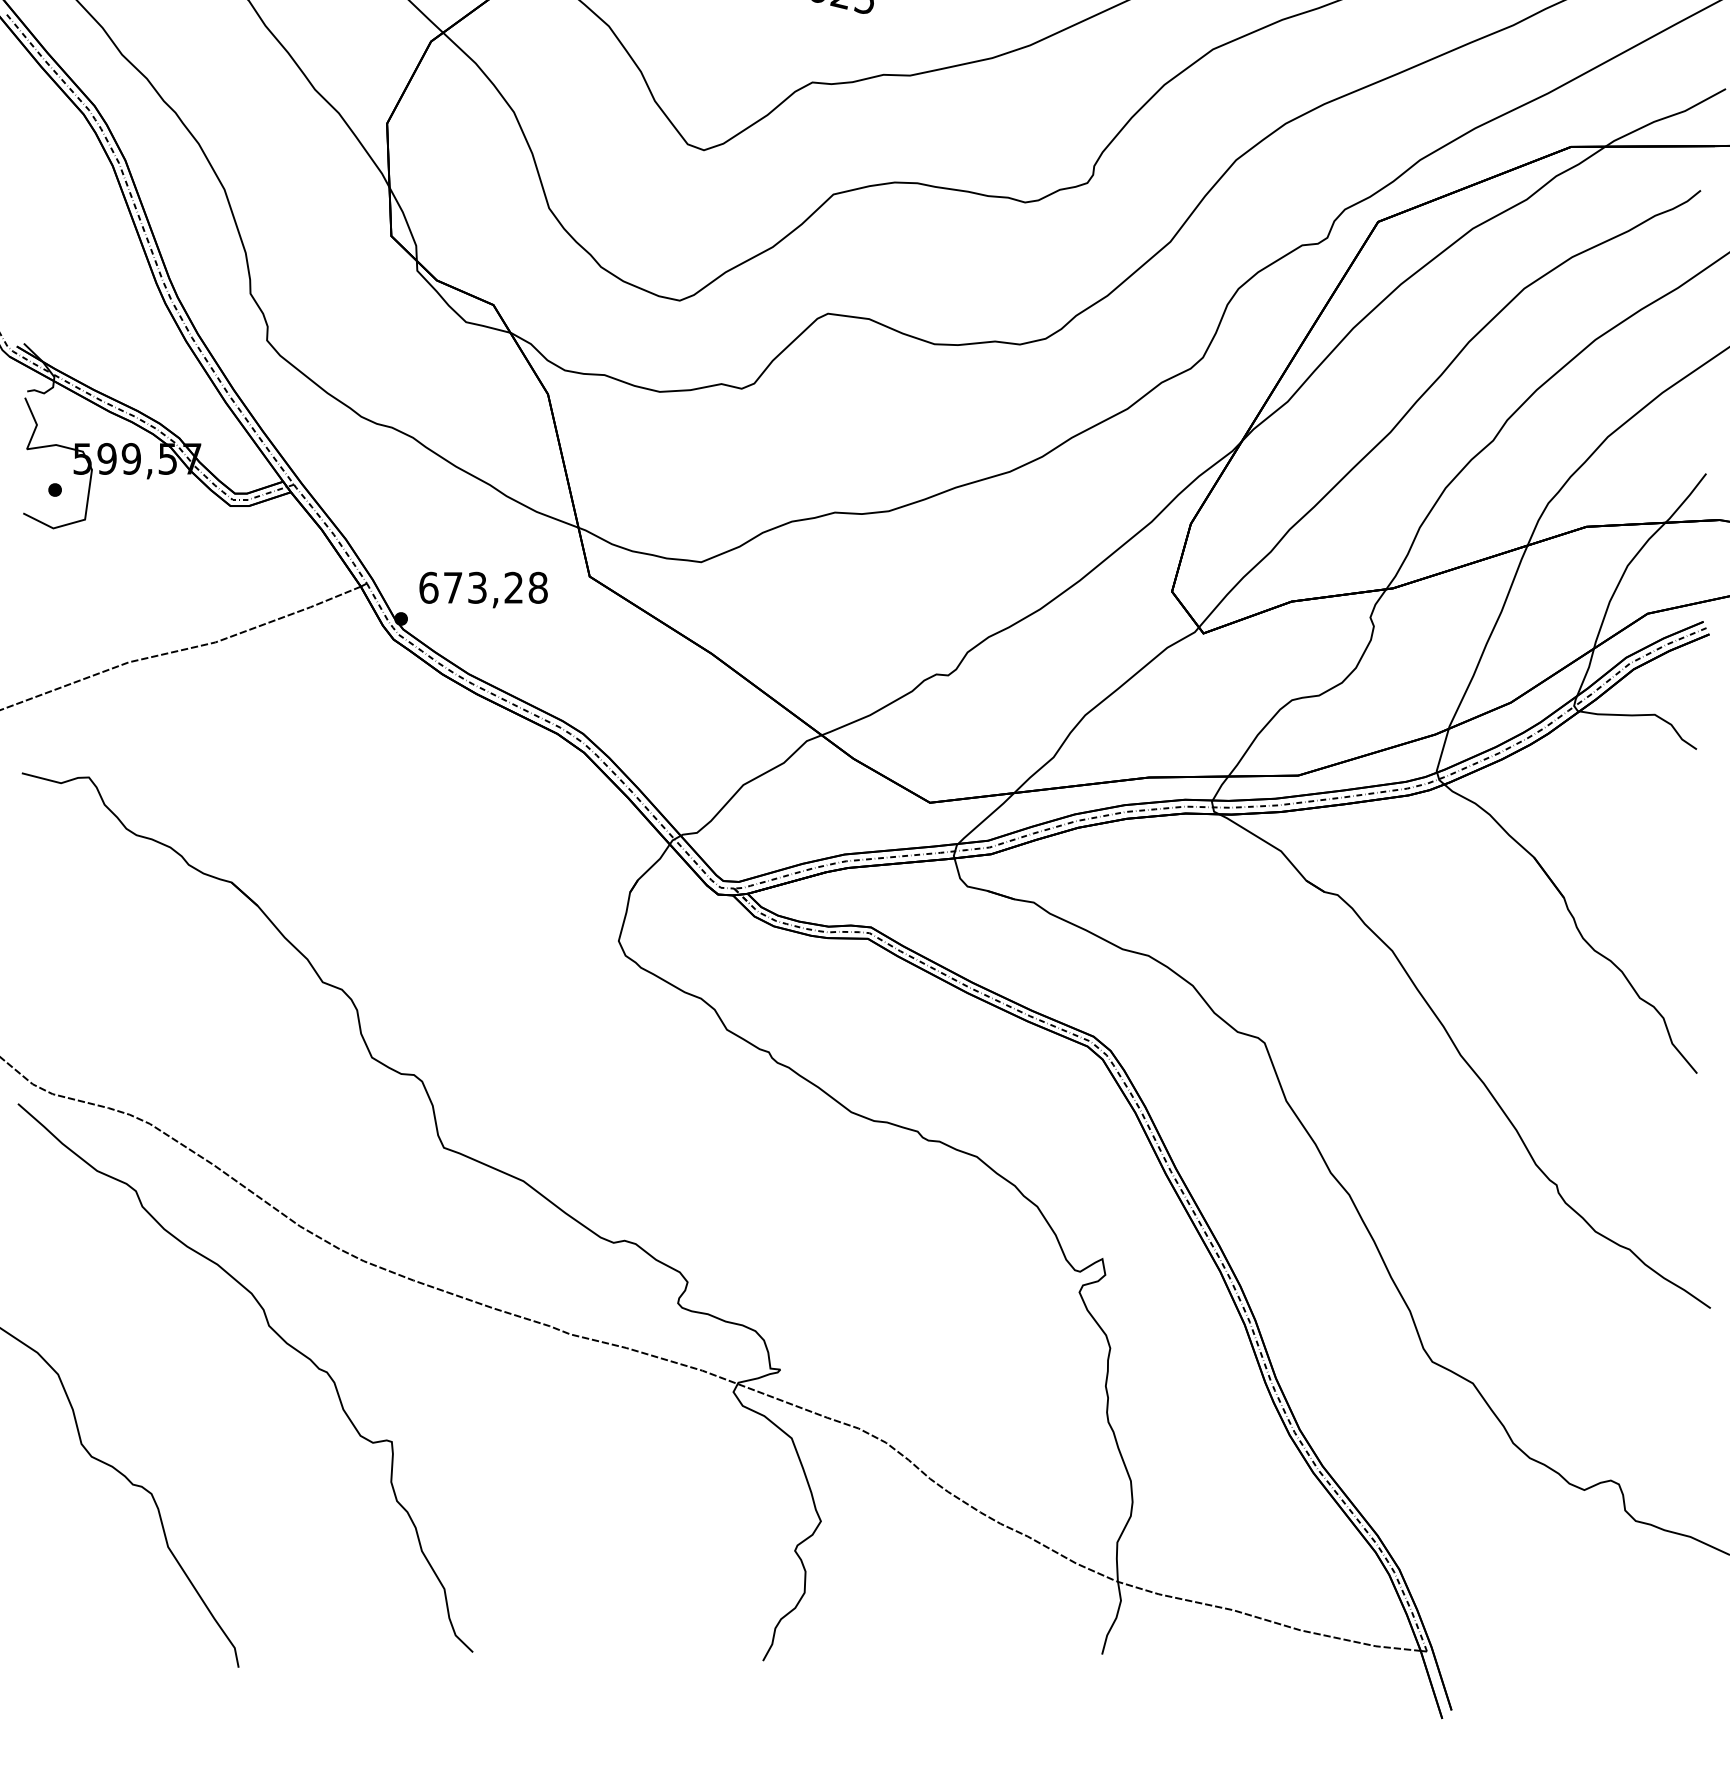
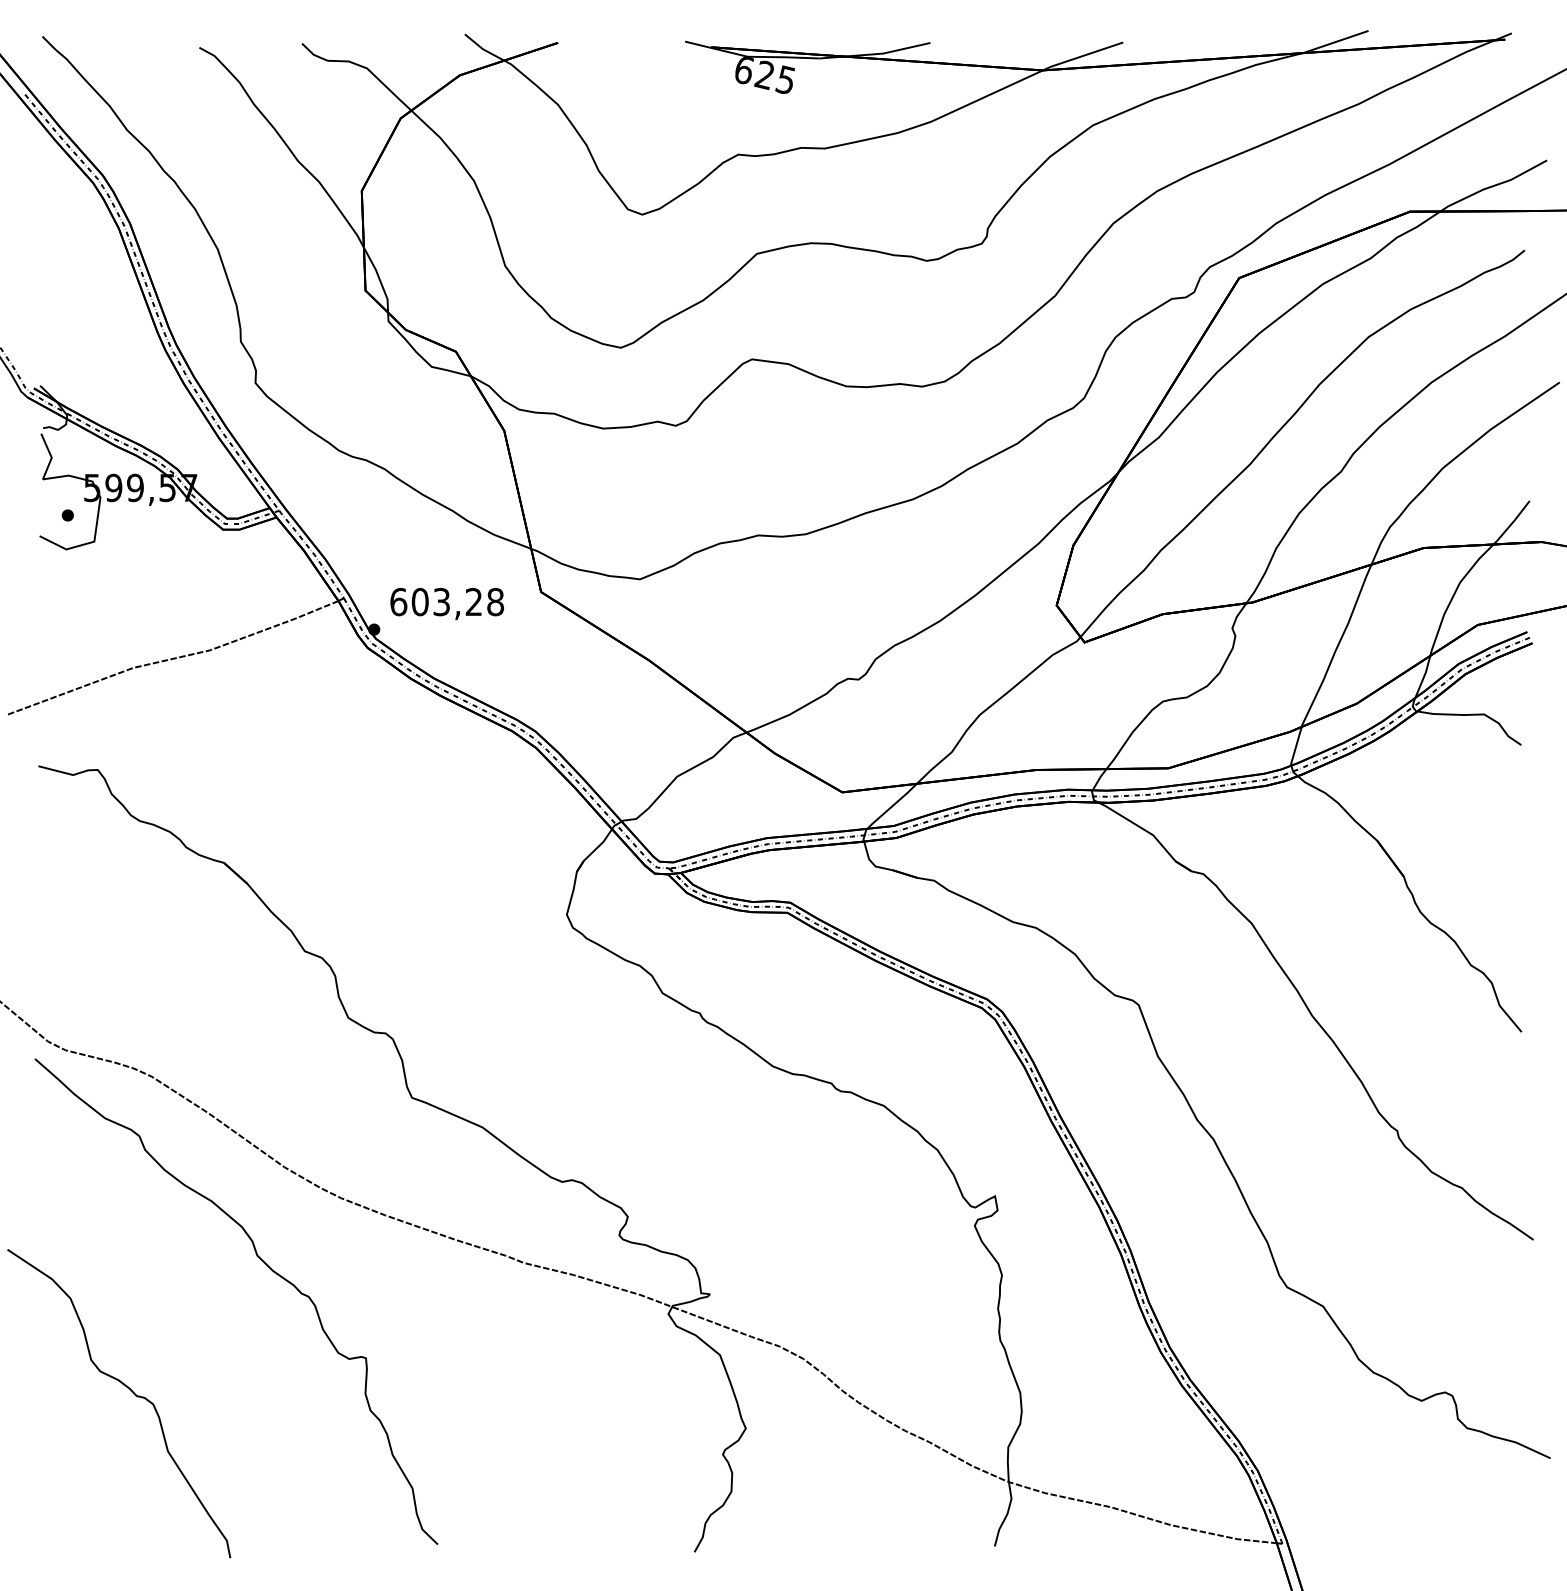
text: (452, 588) -> (419, 602), 673,28 -> 603,28

